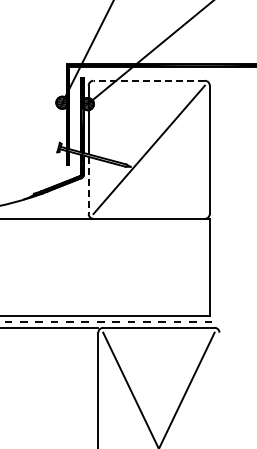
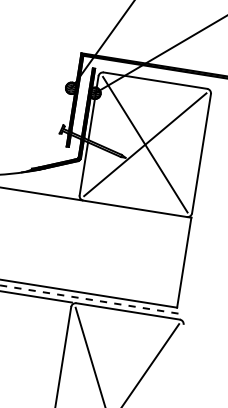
line: (149, 80) -> (155, 80), dashed -> solid
line: (148, 149) -> (144, 144), added
line: (88, 185) -> (83, 168), dashed -> solid

